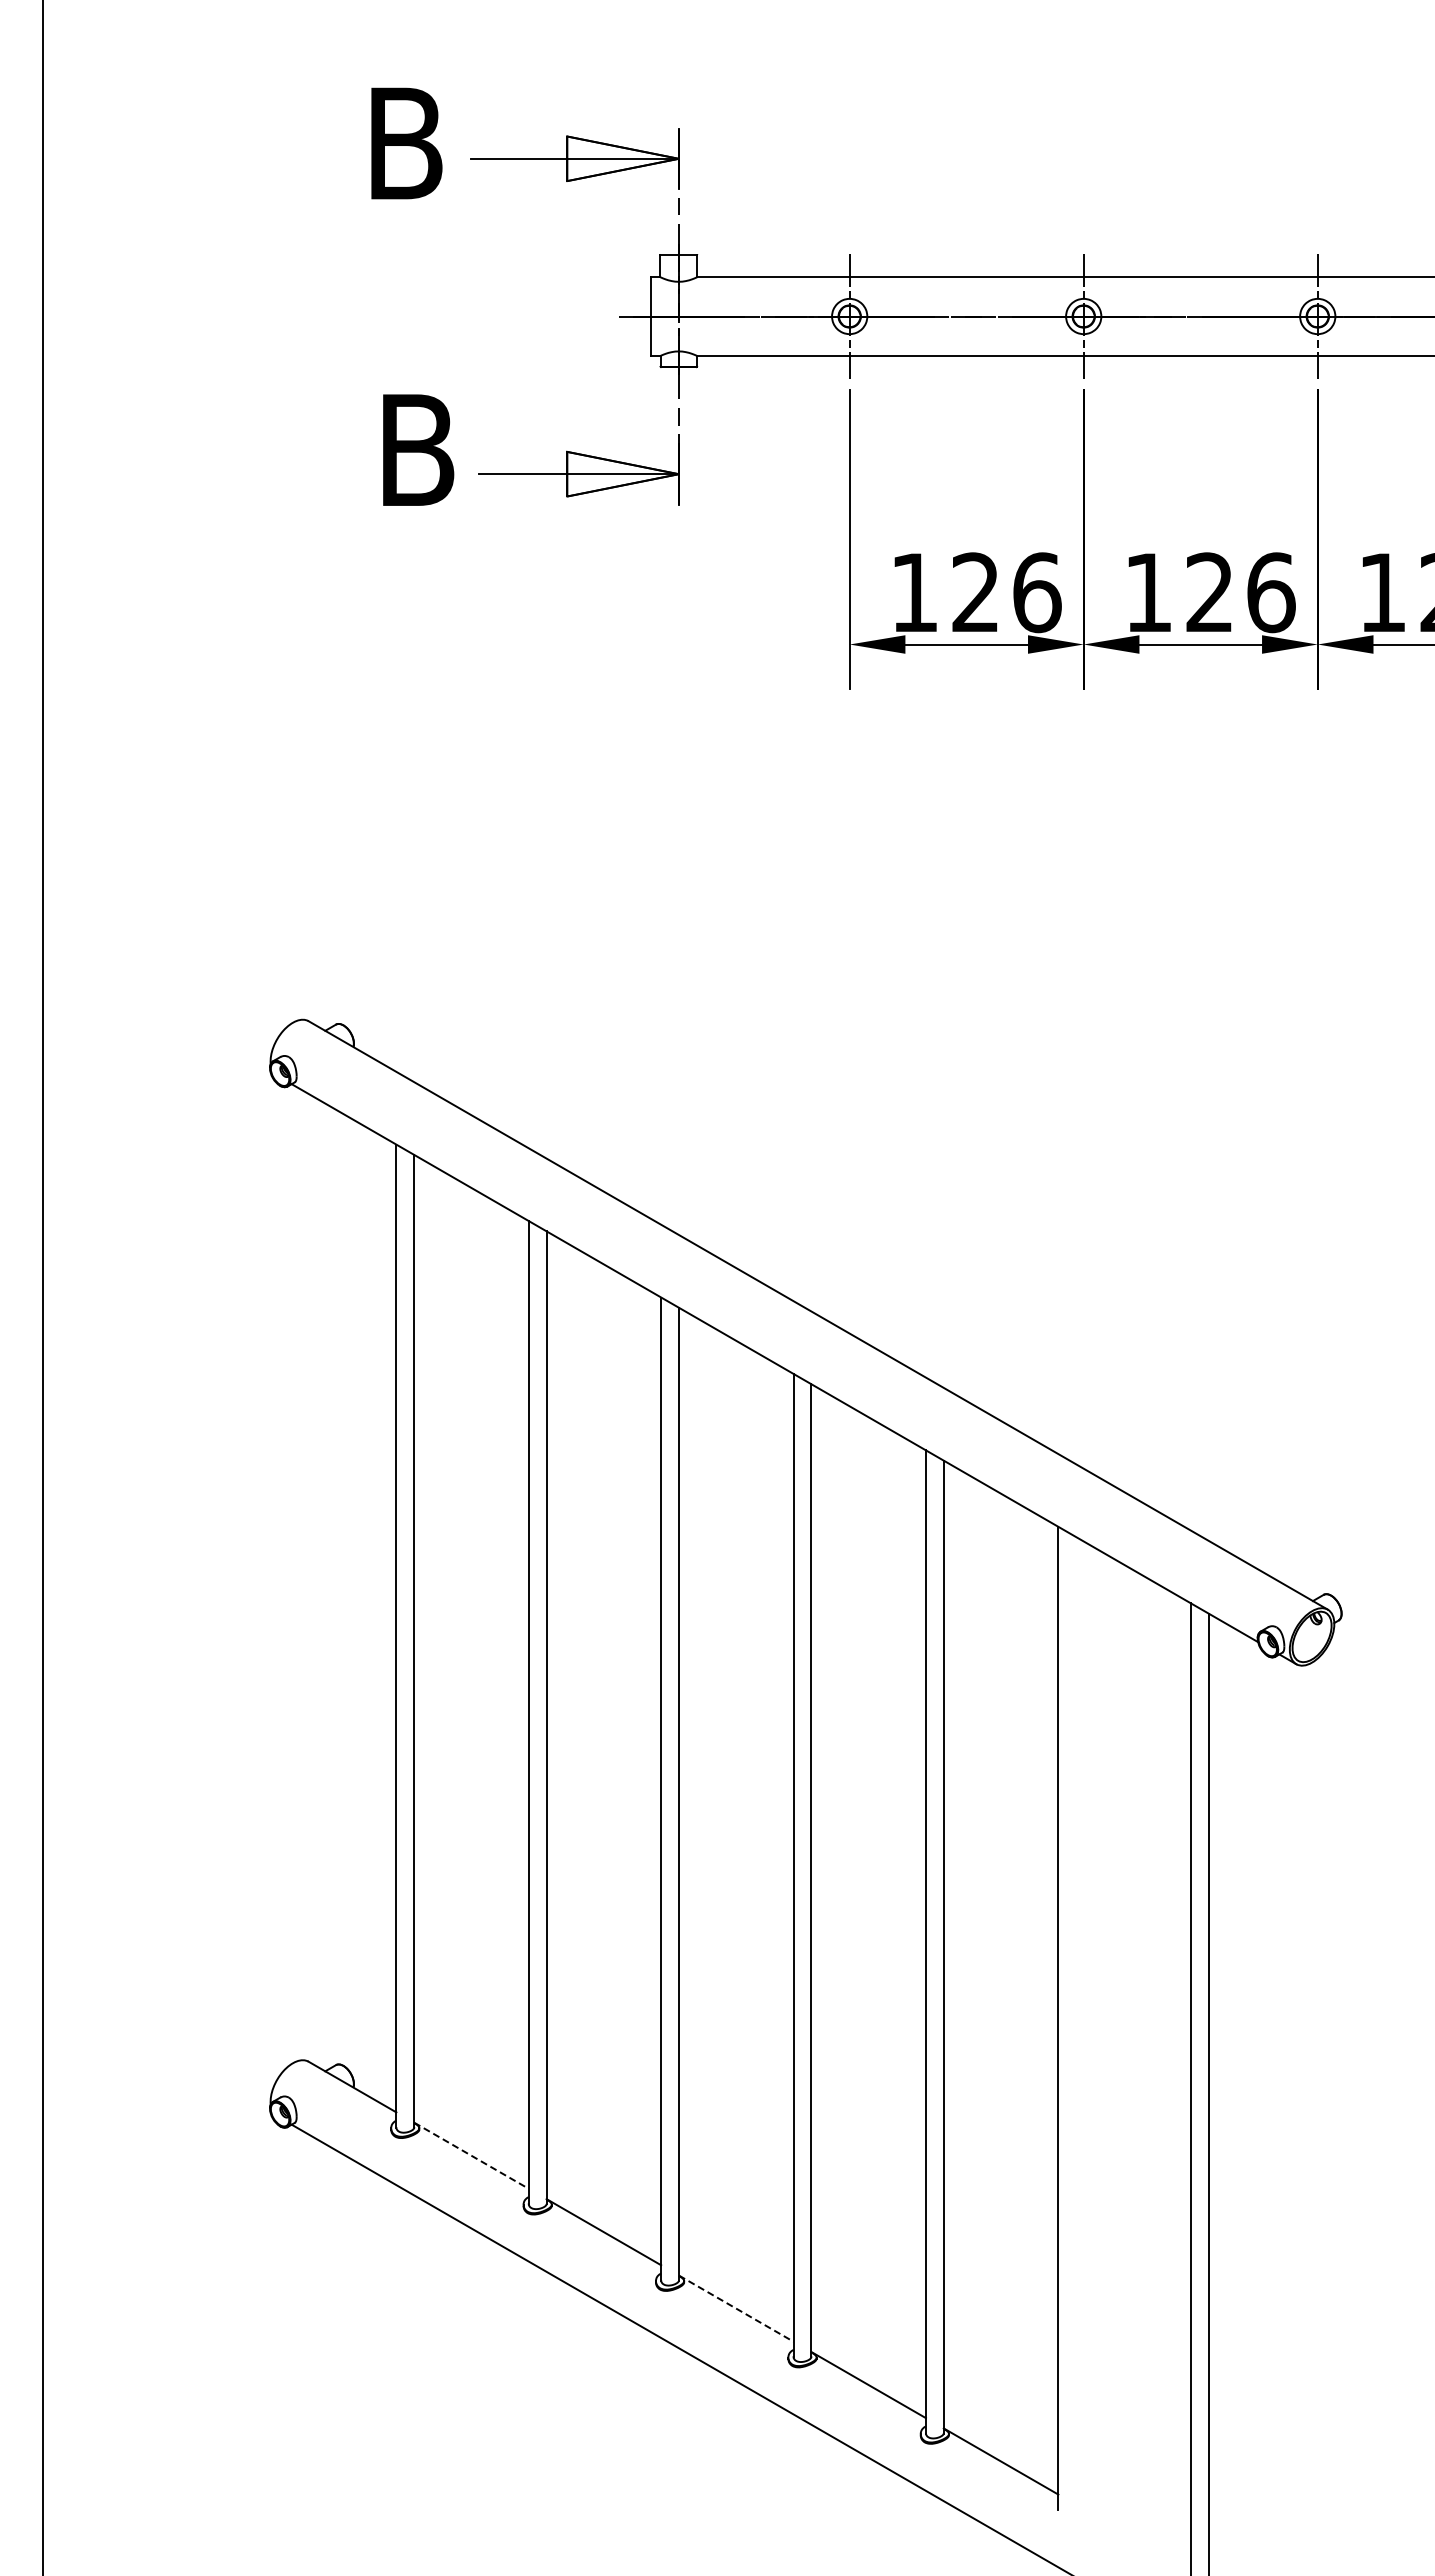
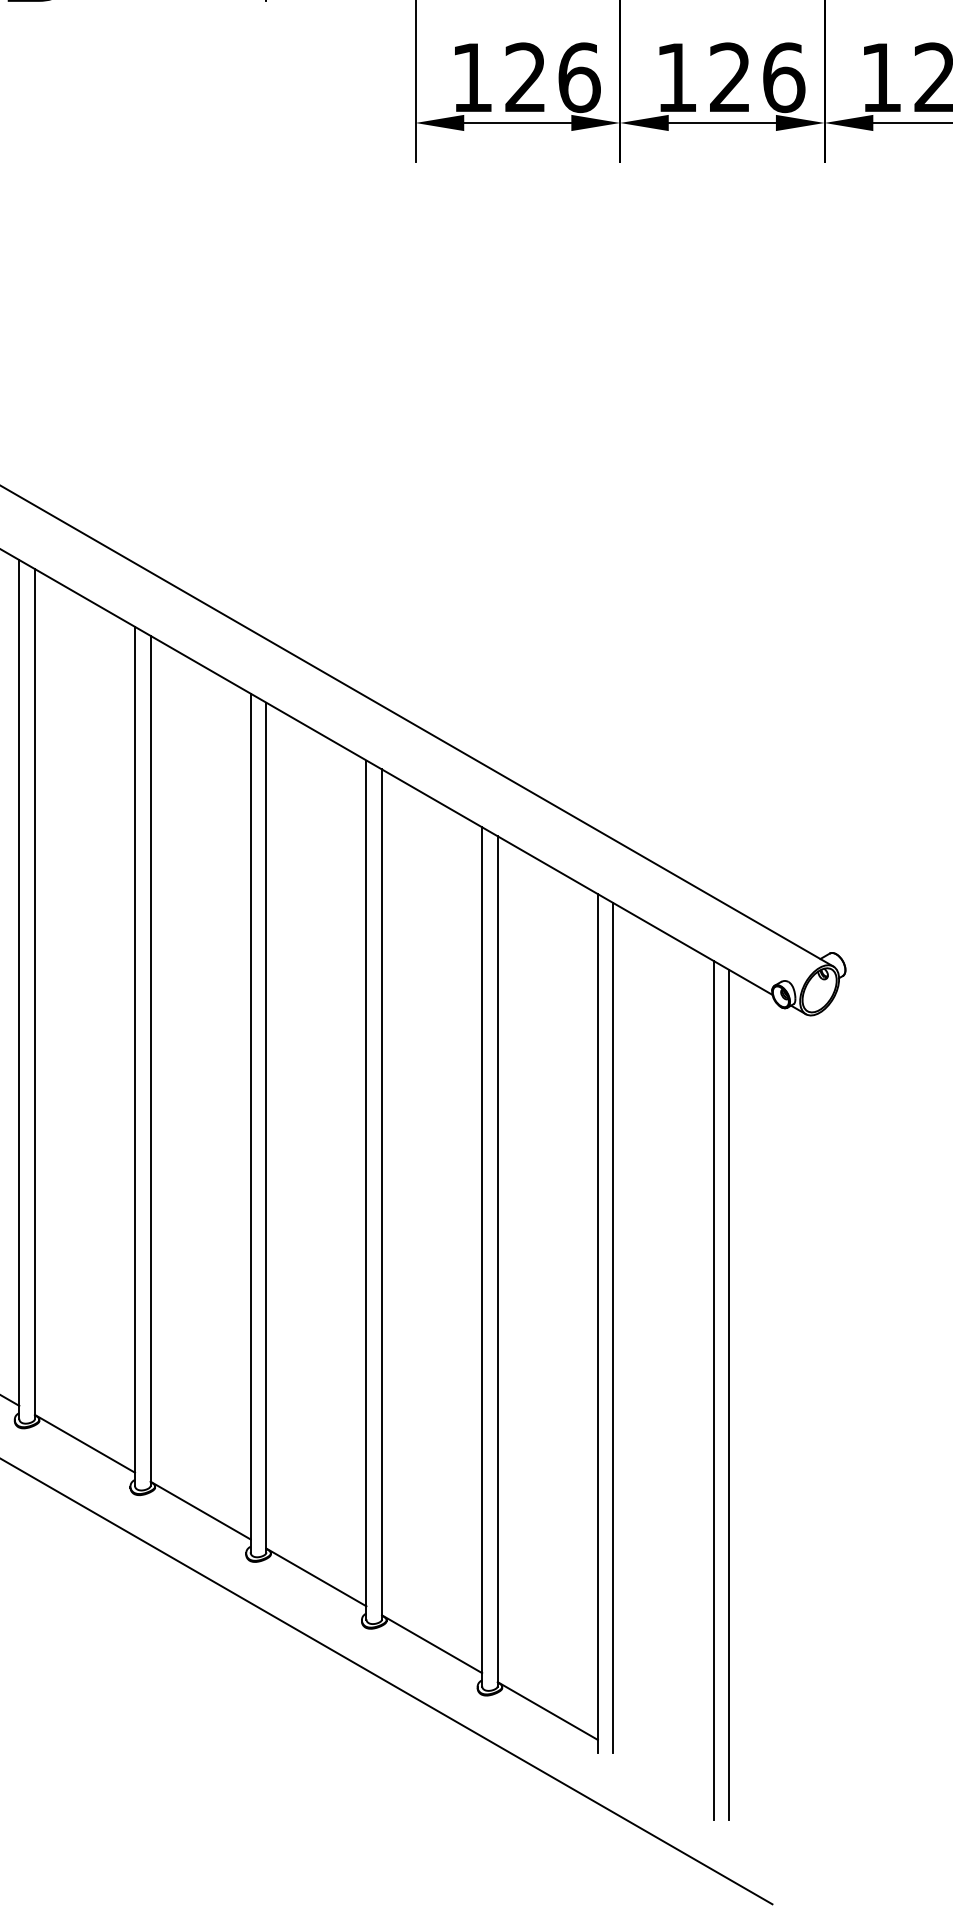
line: (1076, 2023) -> (613, 1328), added
line: (471, 2155) -> (84, 1443), dashed -> solid
line: (736, 2308) -> (316, 1577), dashed -> solid

